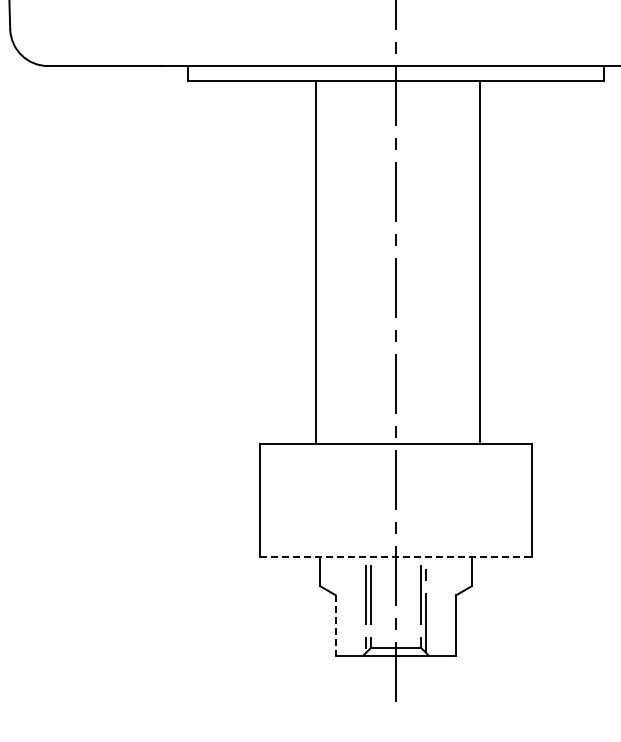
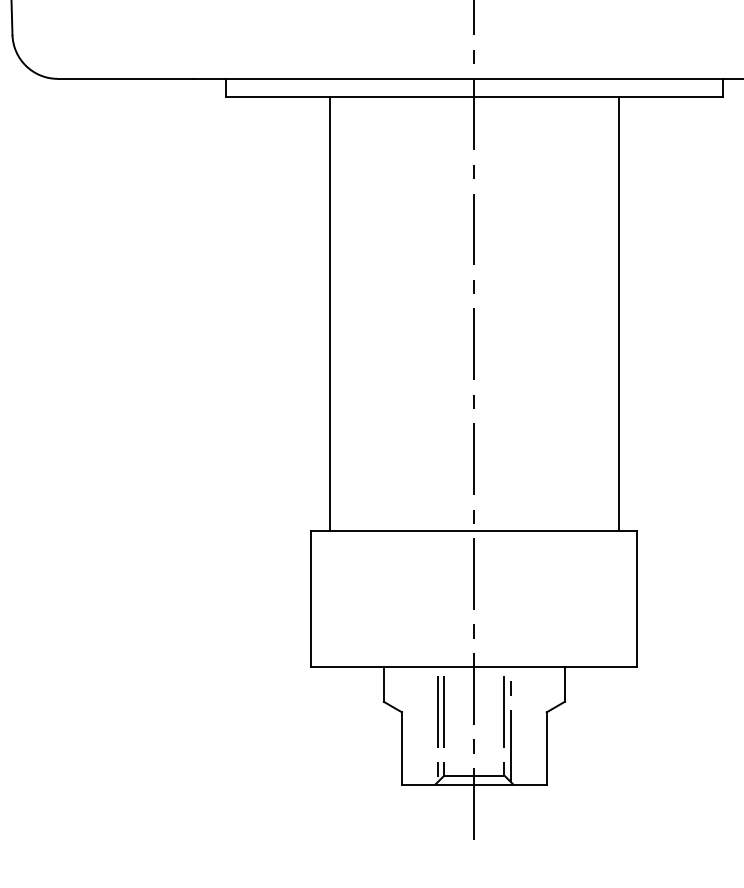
line: (316, 262) -> (330, 314), moved
line: (479, 262) -> (618, 314), moved
line: (396, 557) -> (474, 667), dashed -> solid
line: (335, 625) -> (401, 748), dashed -> solid

